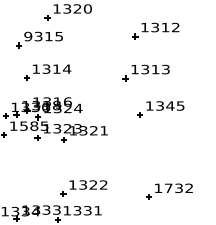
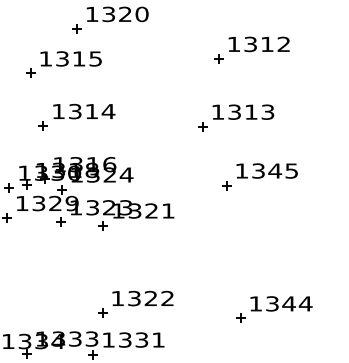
text: (28, 36) -> (46, 58), 9315 -> 1315
text: (34, 125) -> (55, 202), 1585 -> 1329
text: (178, 188) -> (288, 304), 1732 -> 1344

